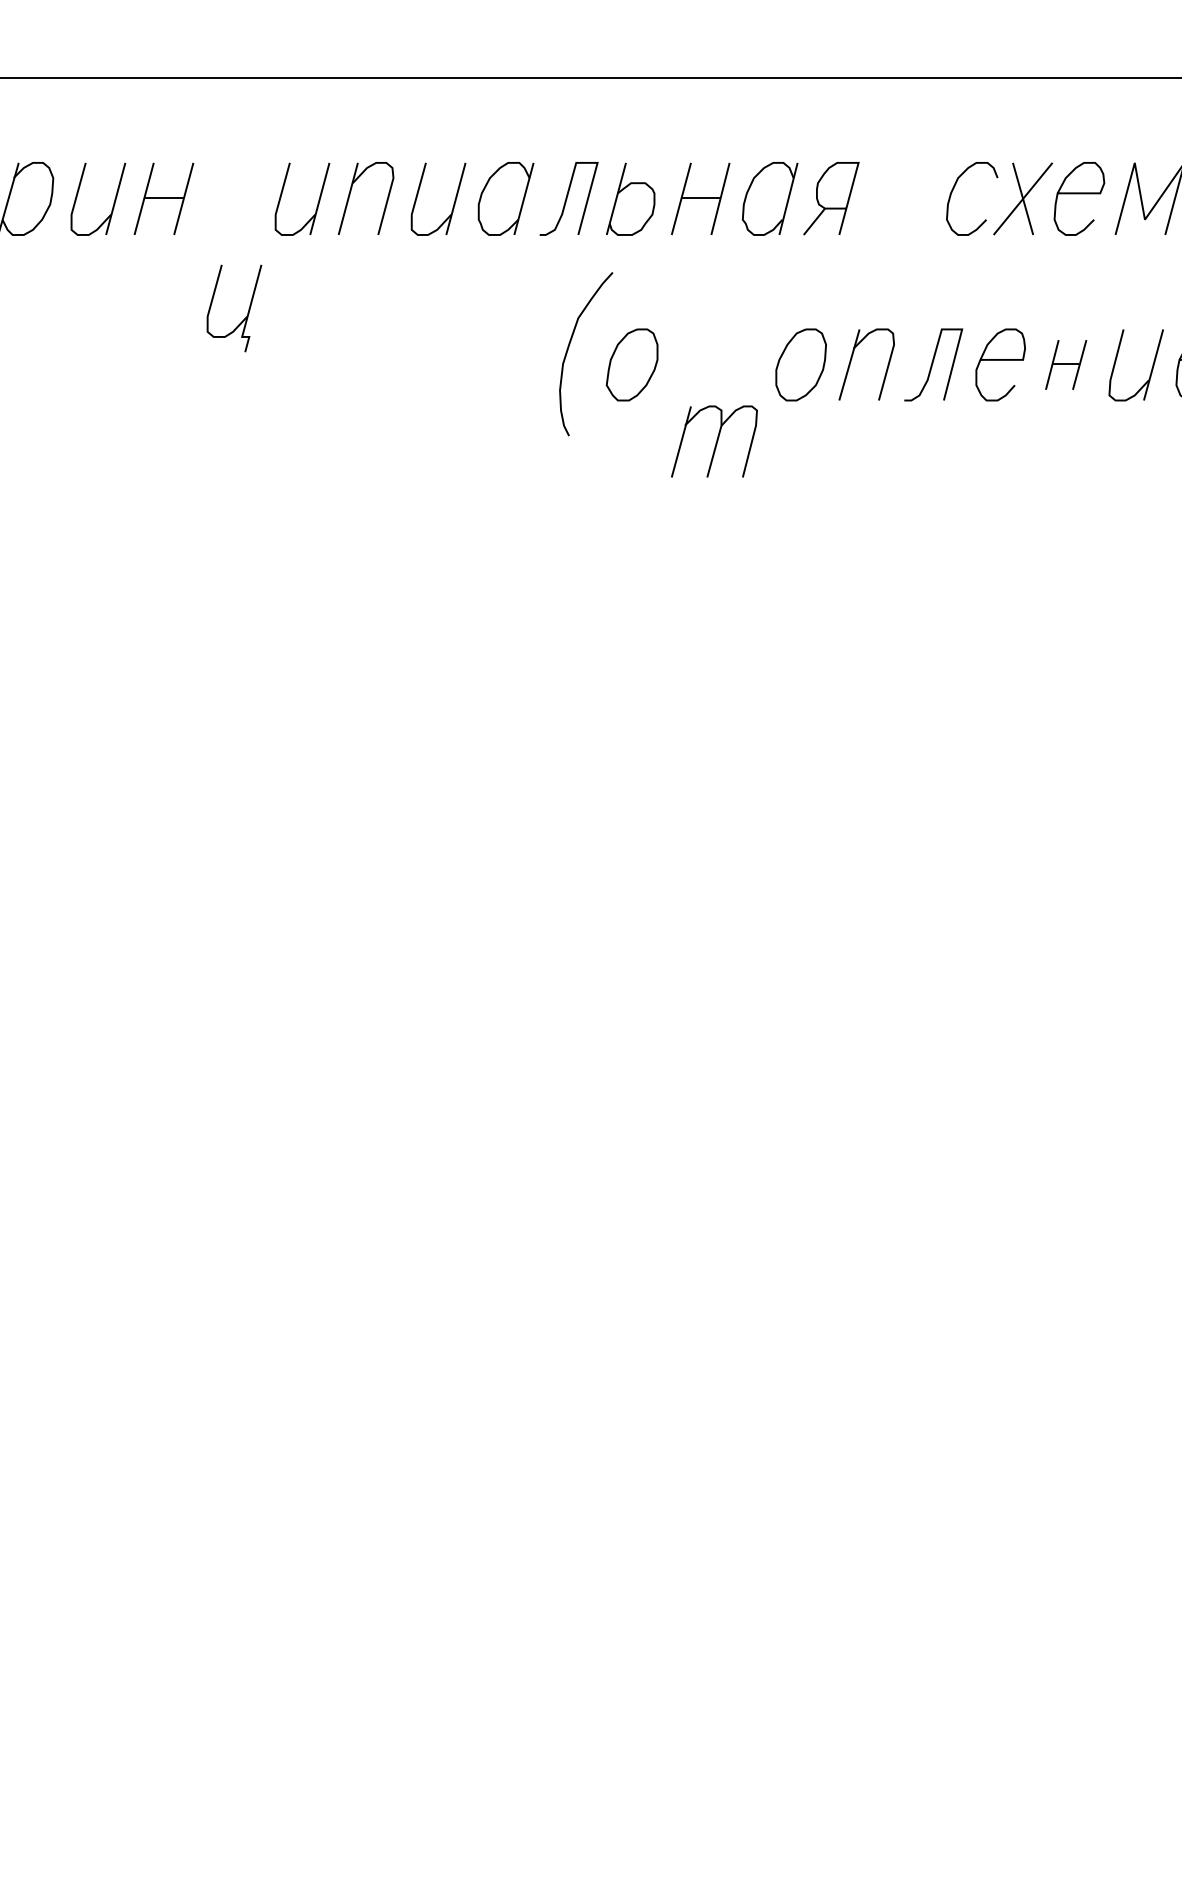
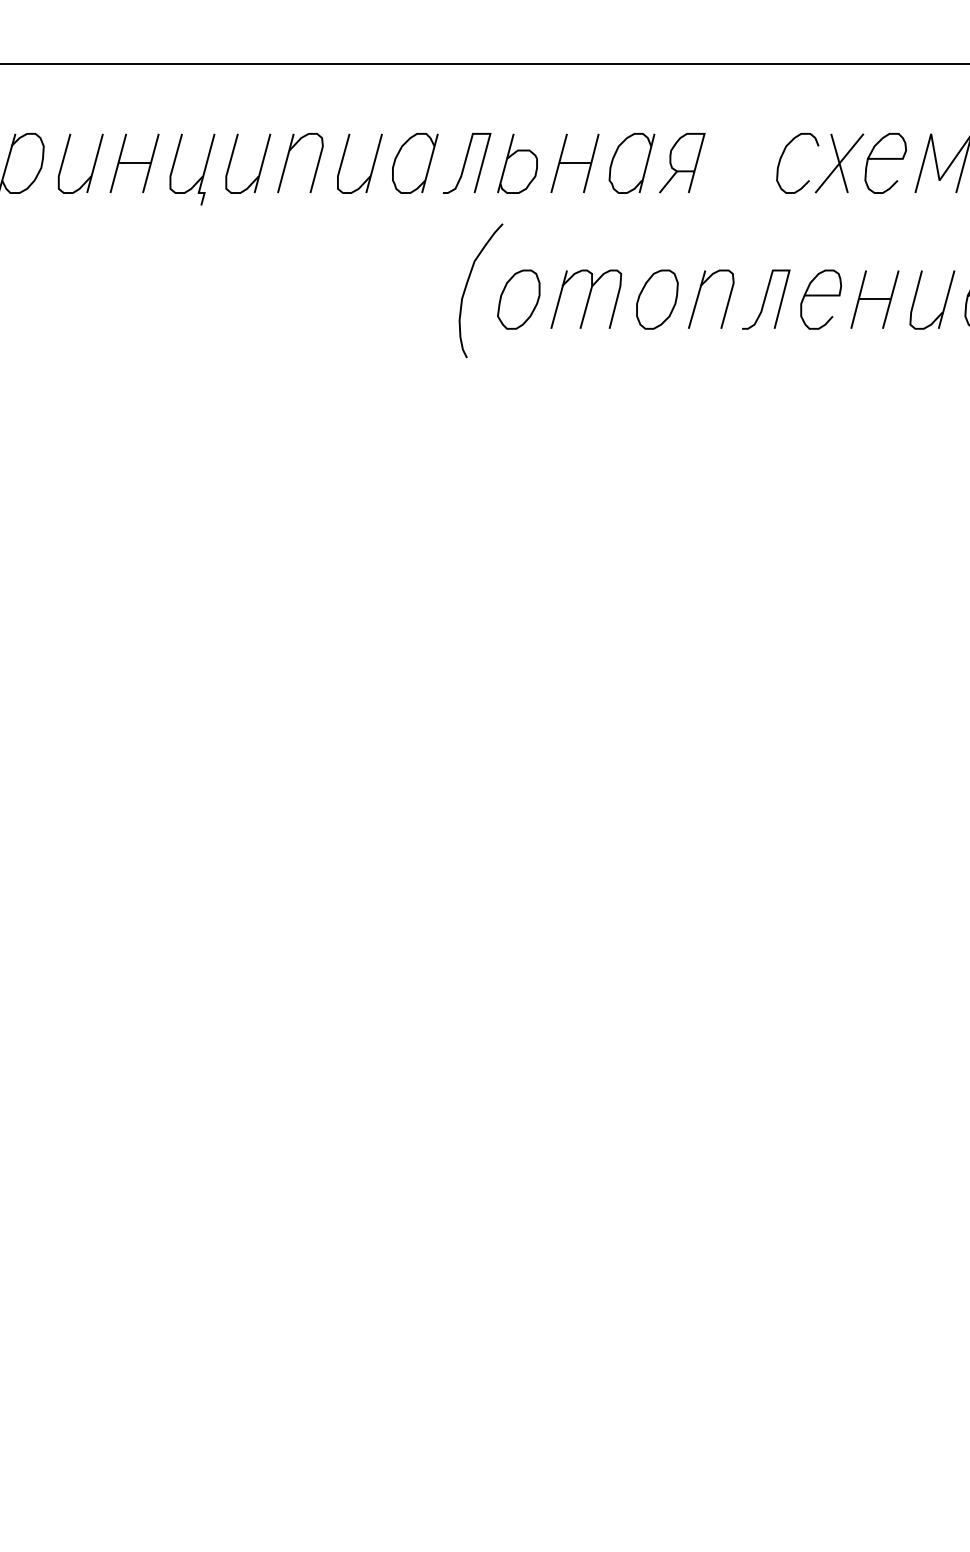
part: (247, 312) -> (203, 172), moved
part: (1065, 364) -> (874, 299), size x1.43
part: (714, 441) -> (586, 299), moved

